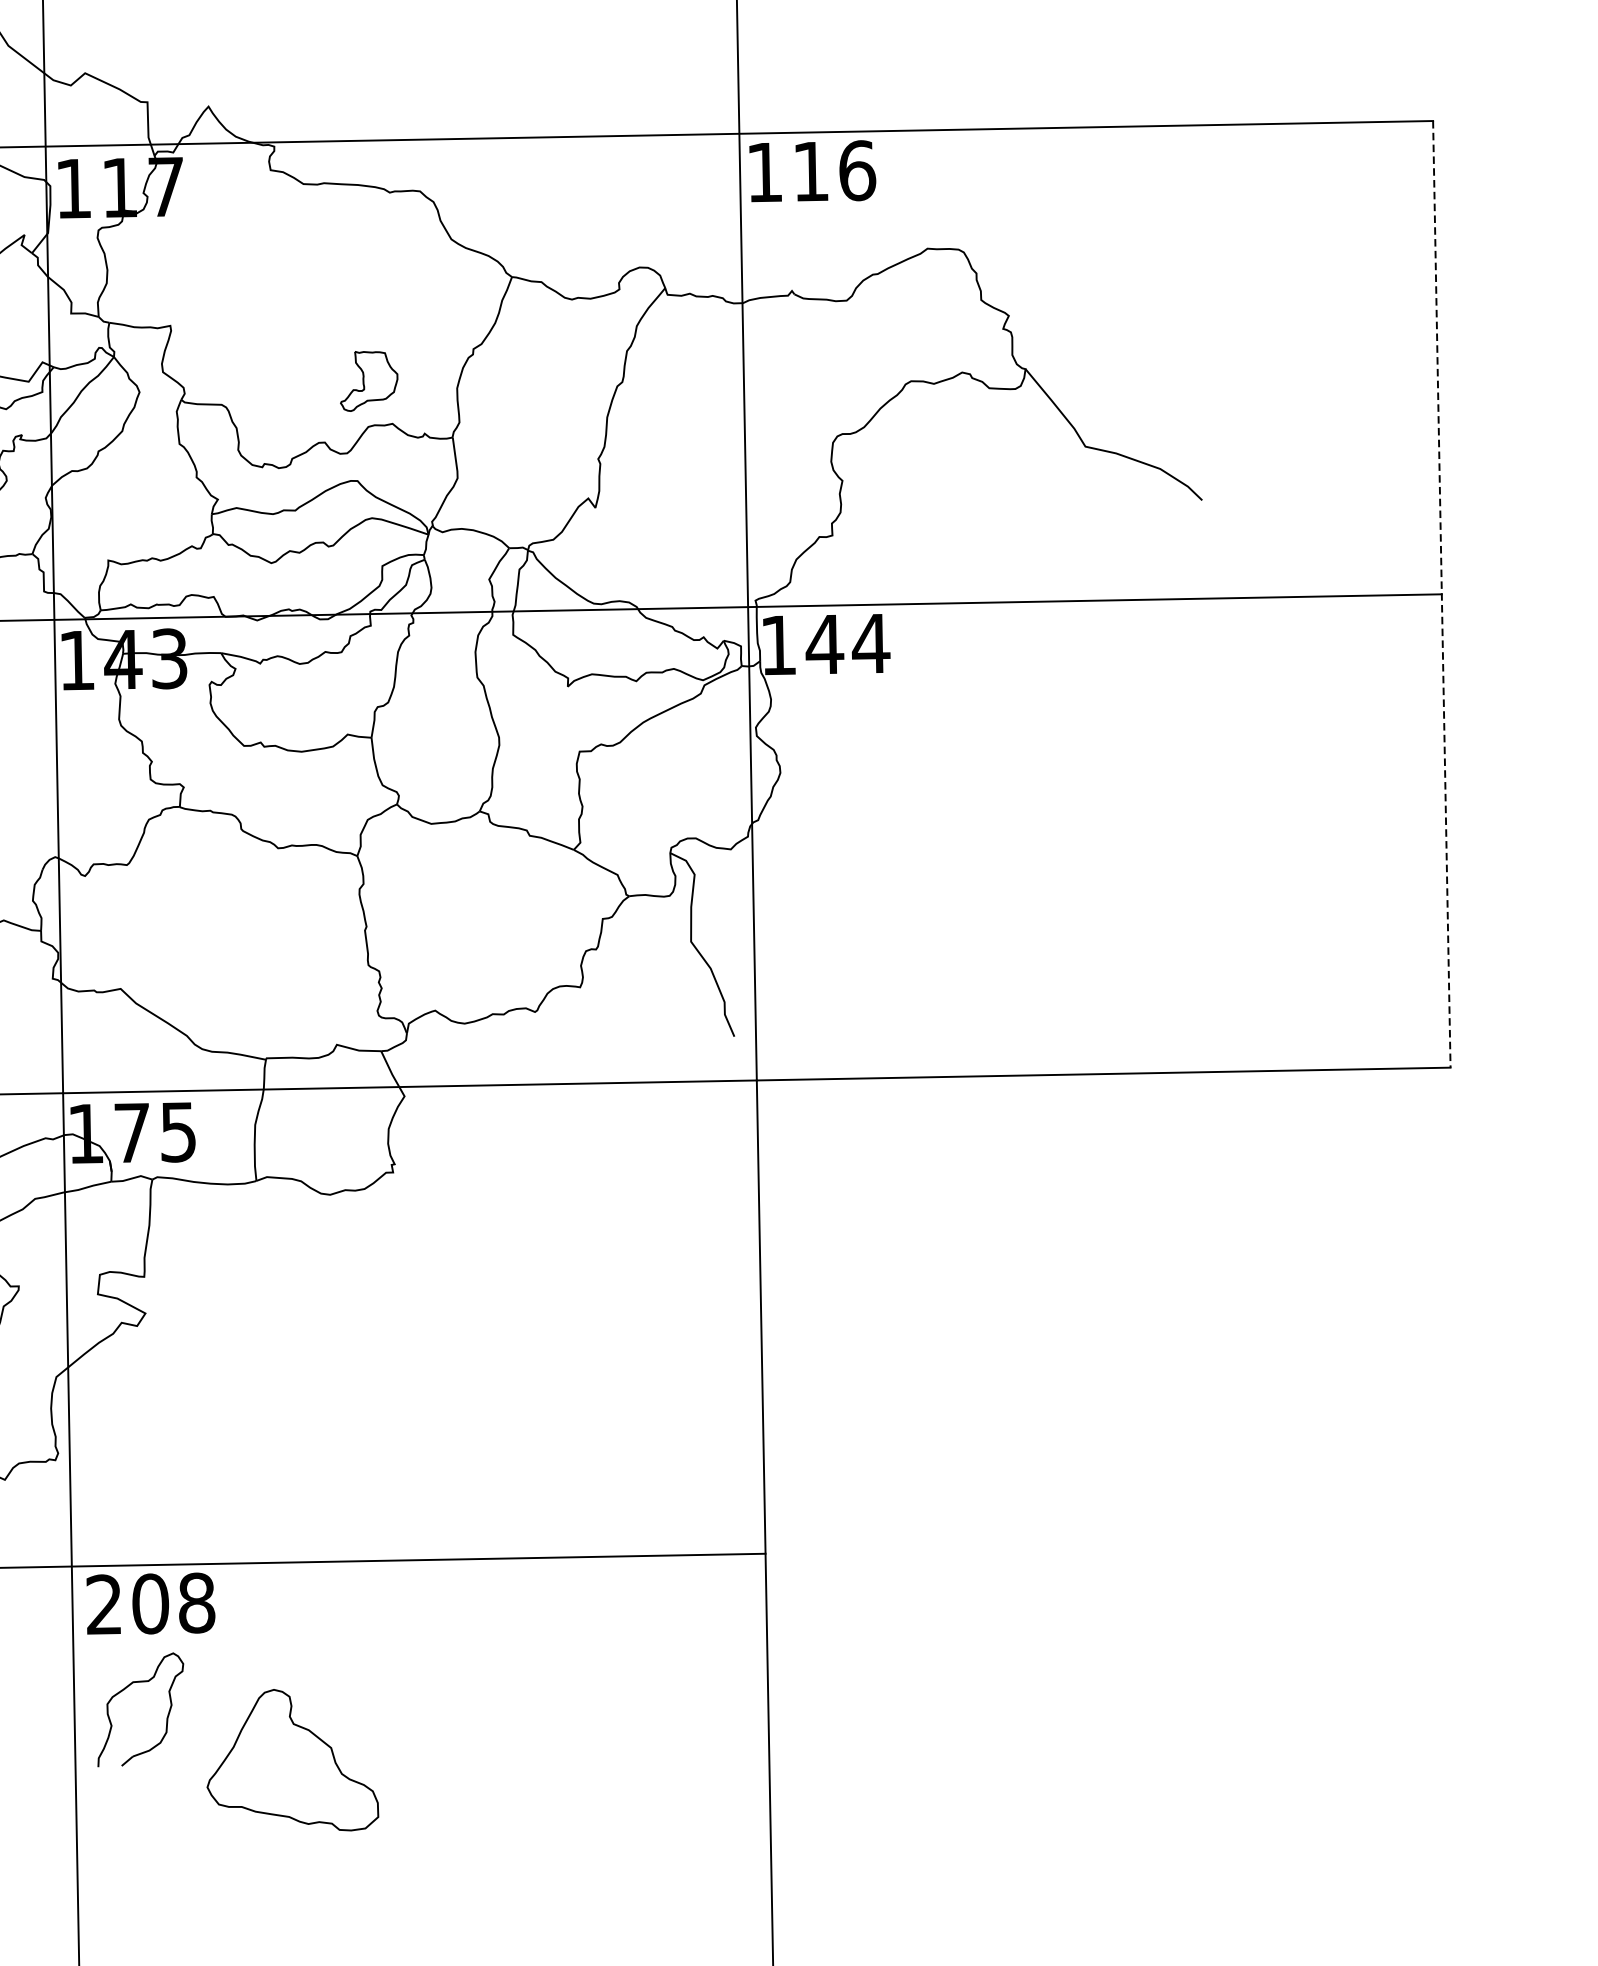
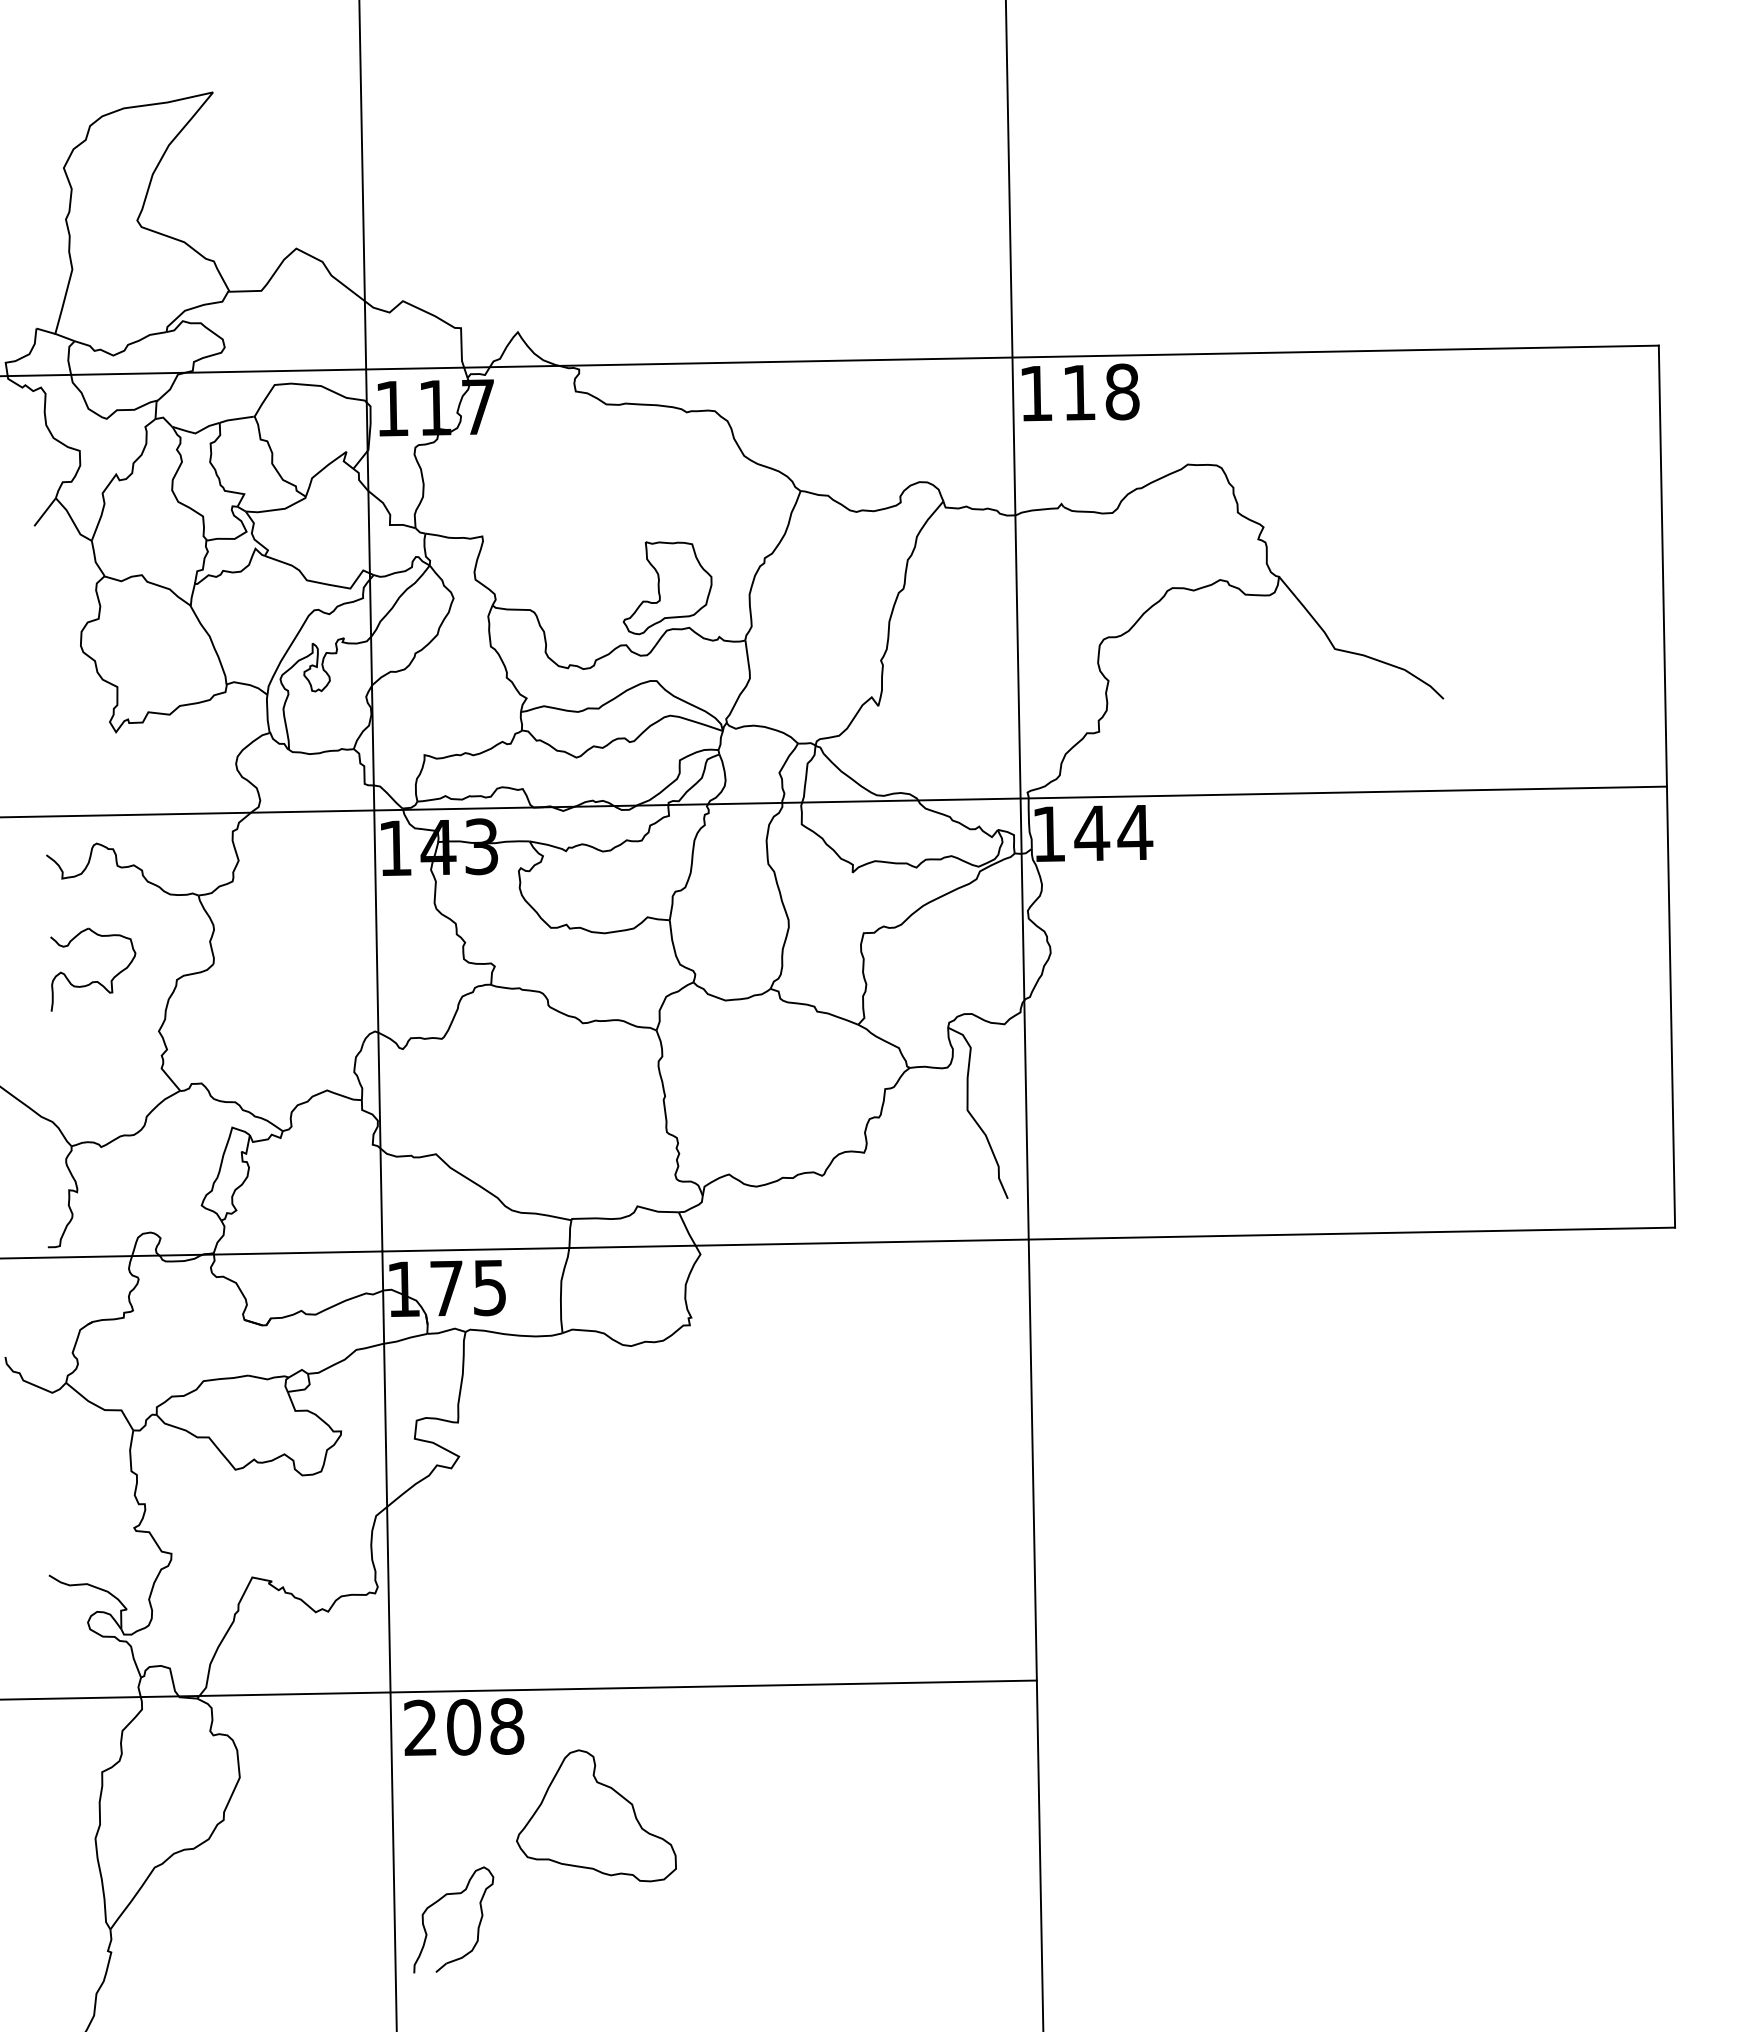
text: (857, 170) -> (1122, 391), 116 -> 118
part: (369, 381) -> (667, 588), size x1.67
line: (1441, 595) -> (1666, 787), dashed -> solid
part: (126, 1688) -> (440, 1900), moved
part: (292, 1759) -> (596, 1815), moved

